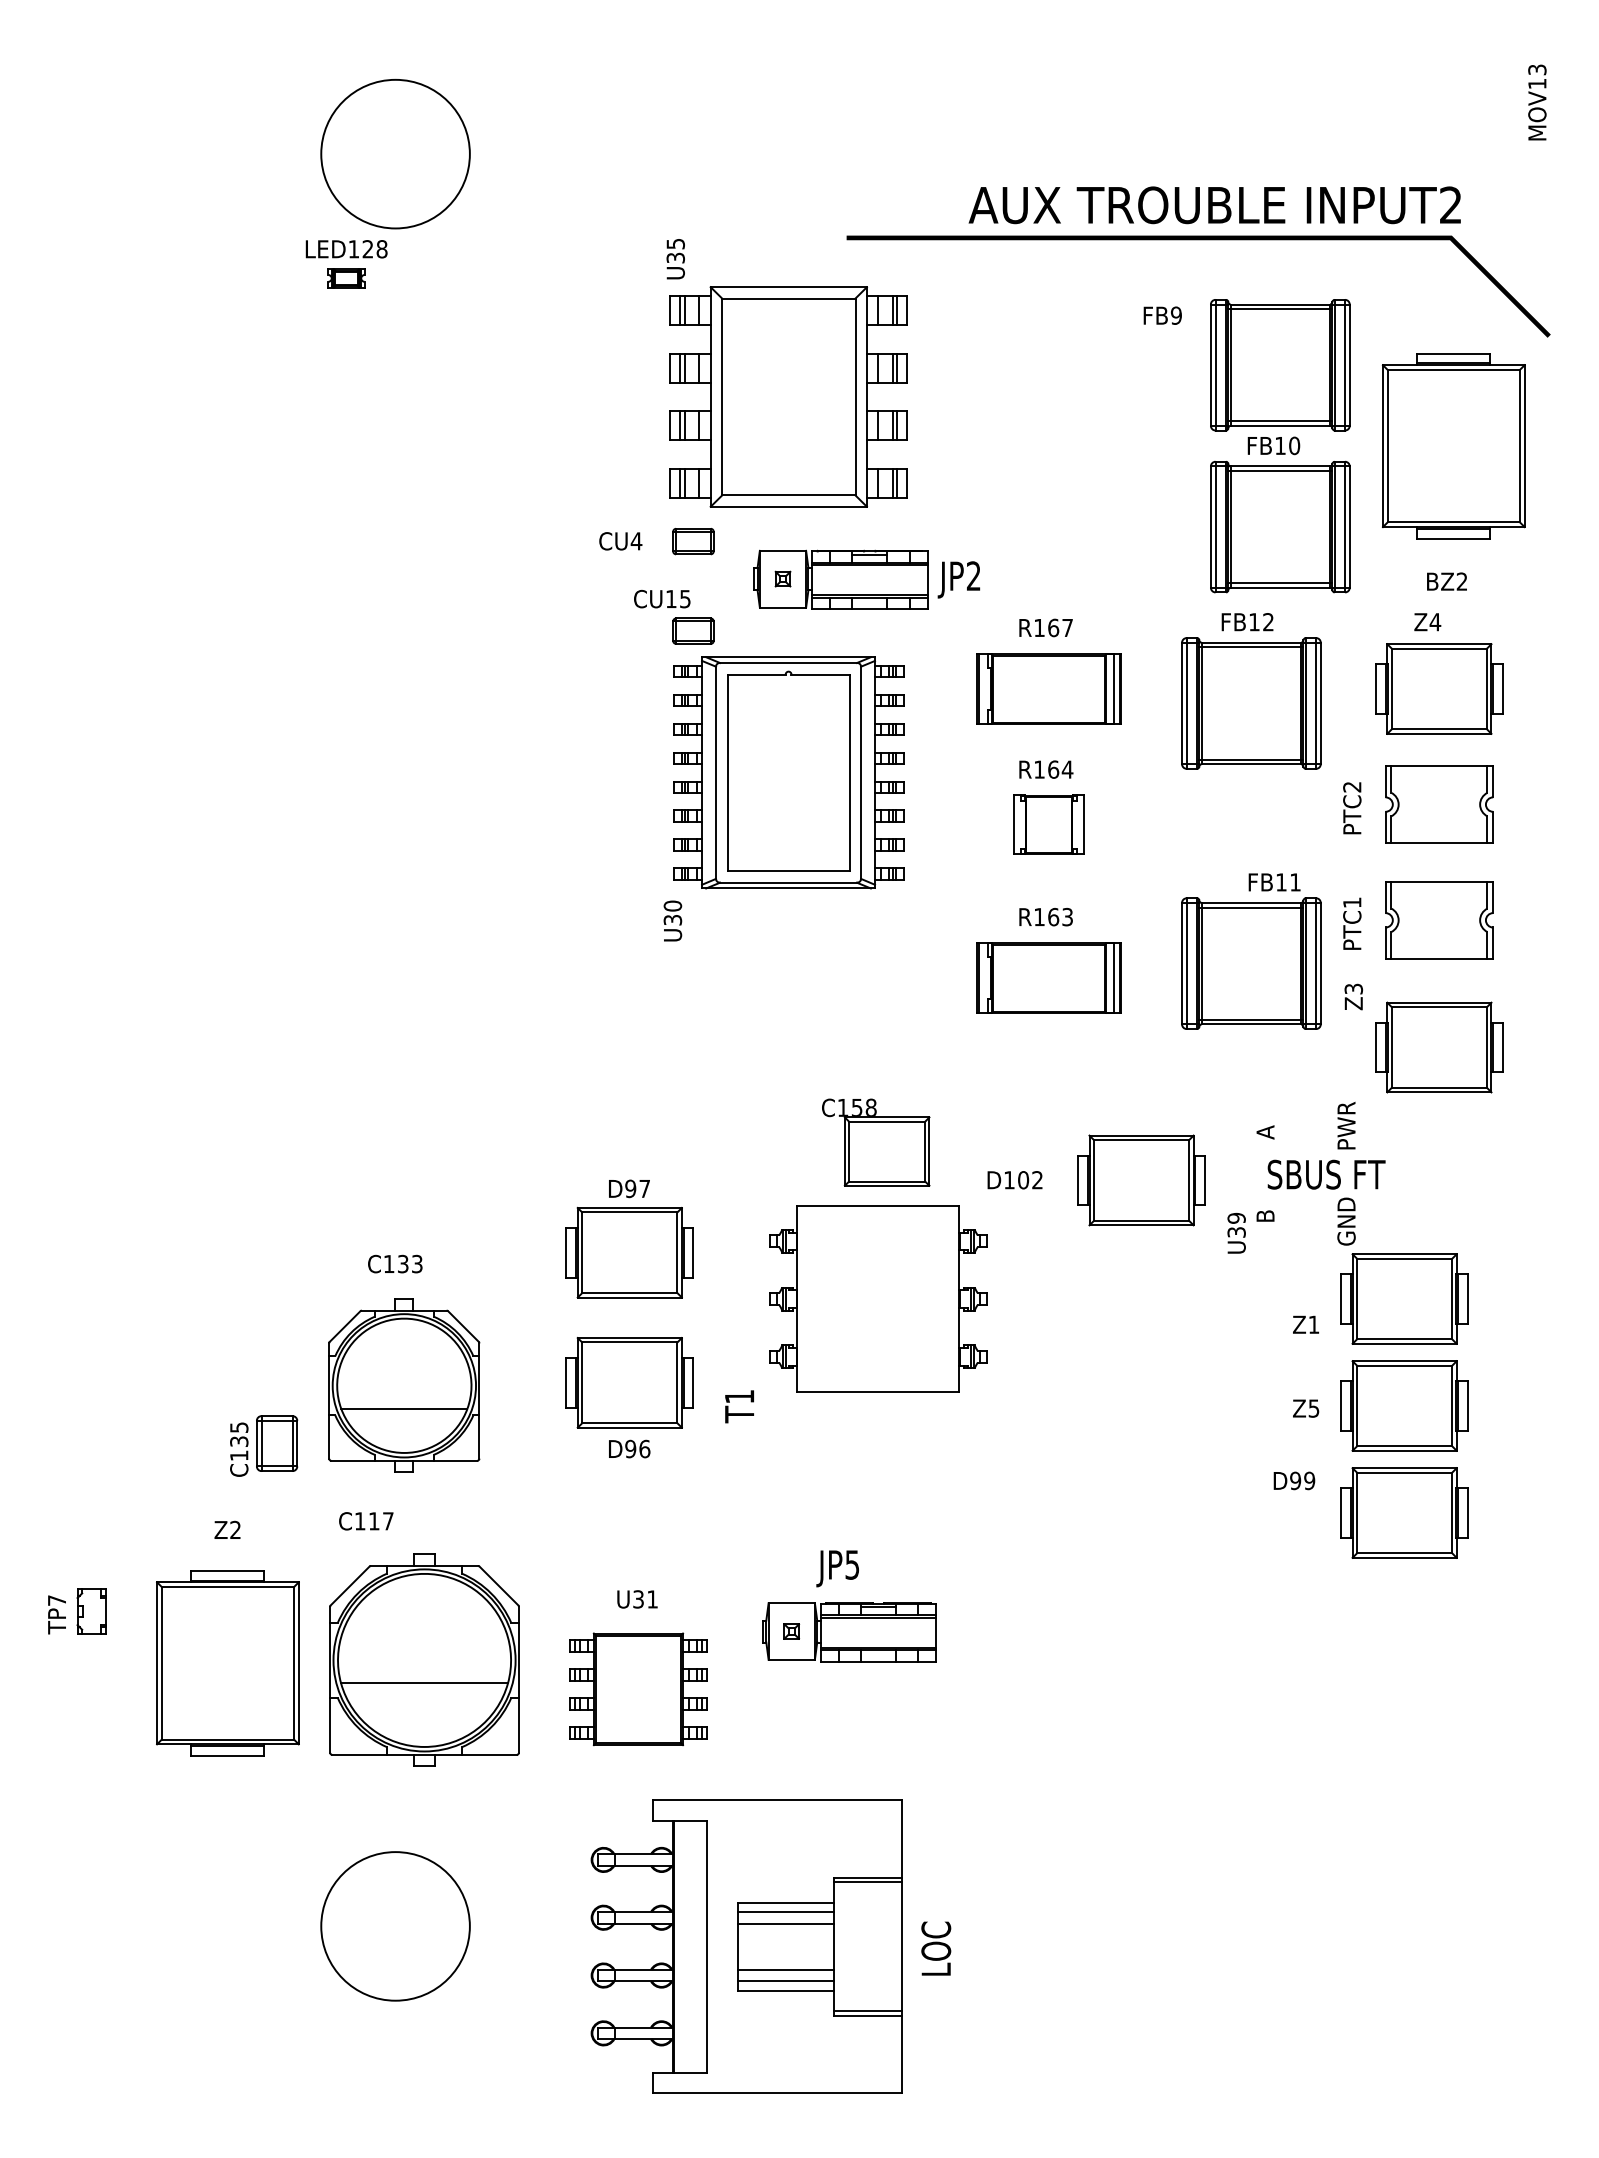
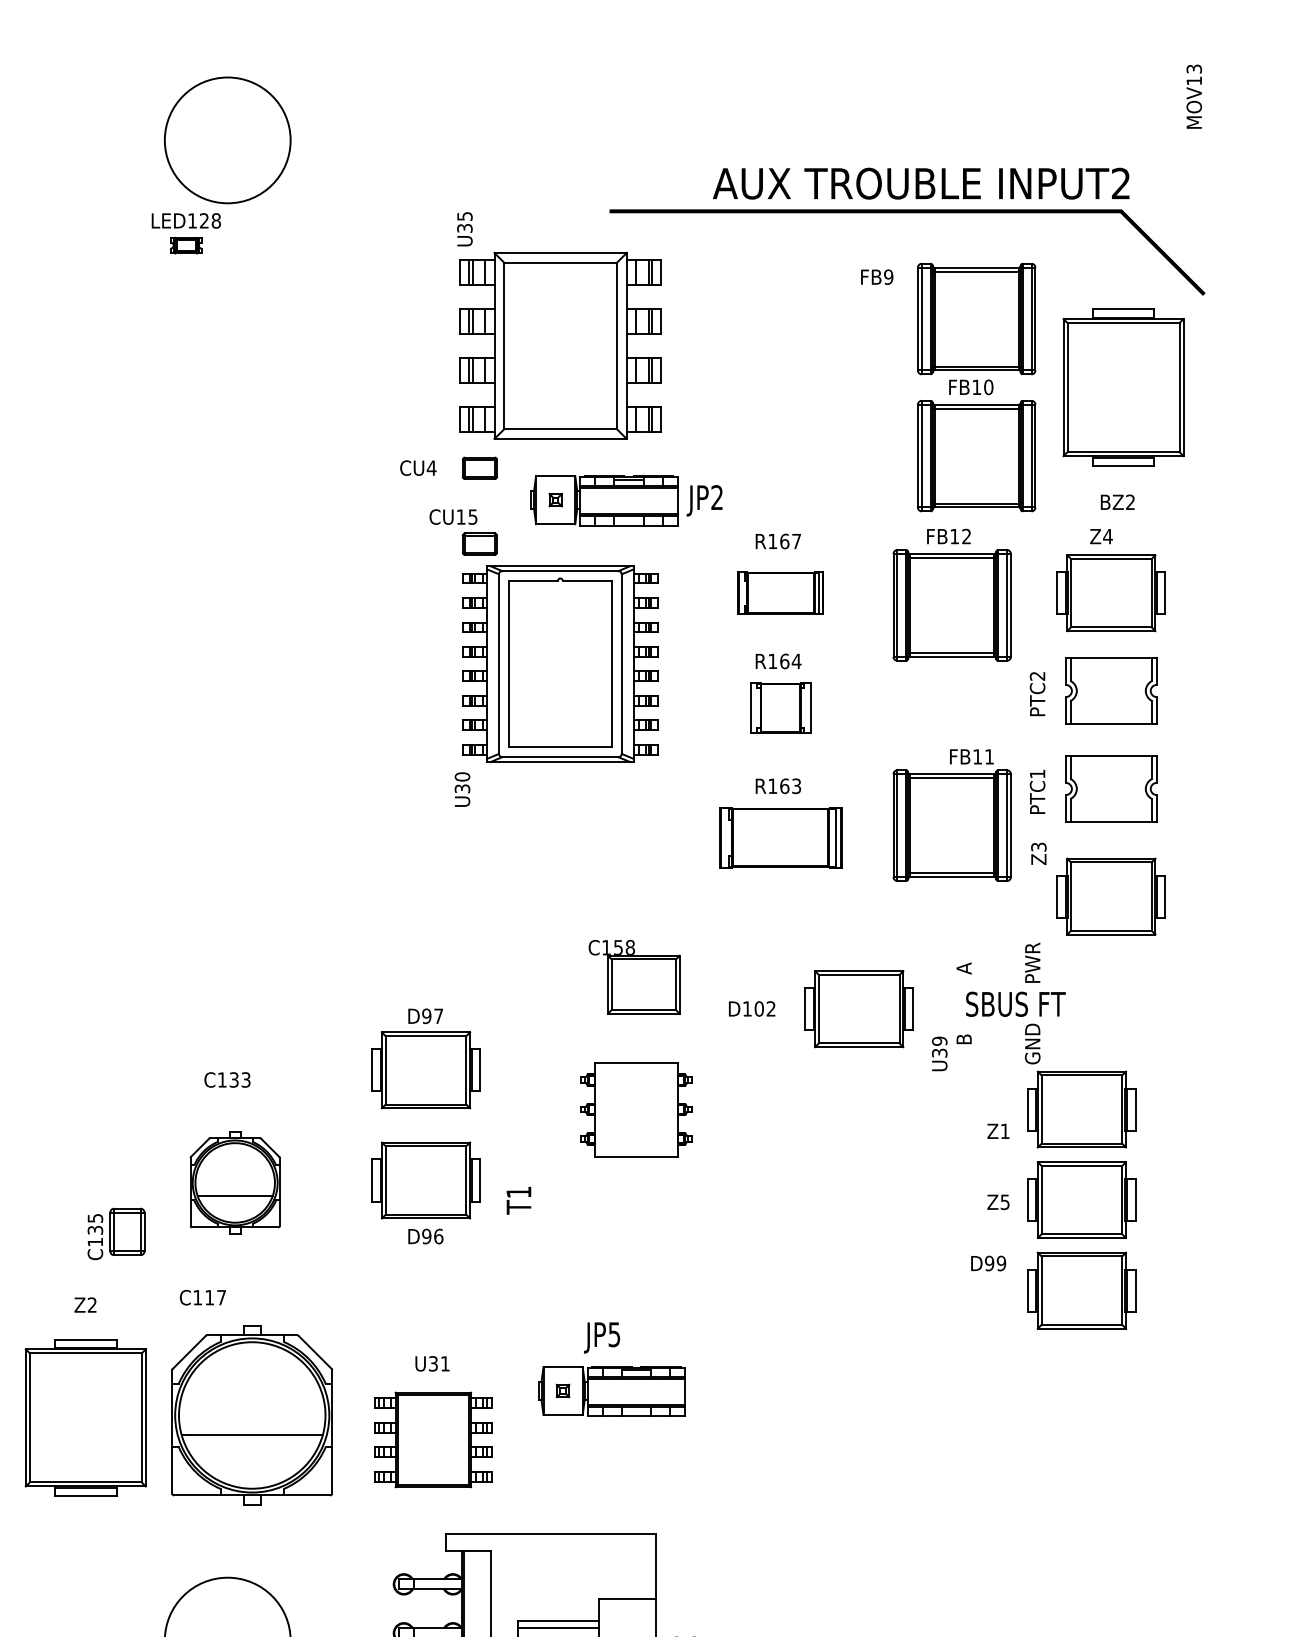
part: (1048, 688) -> (780, 592), size x0.7
part: (878, 1298) -> (636, 1109), size x0.6
part: (404, 1385) -> (235, 1182), size x0.7
line: (867, 1882) -> (627, 1603), removed

